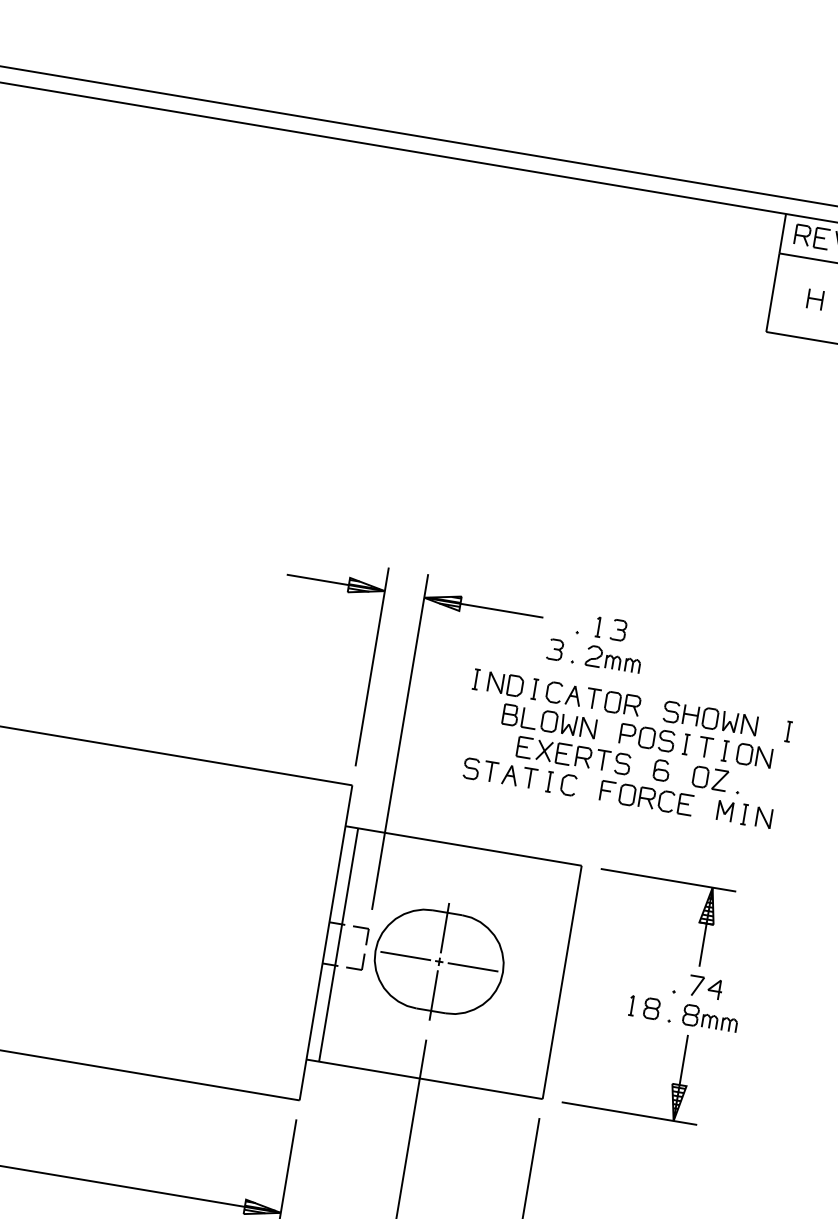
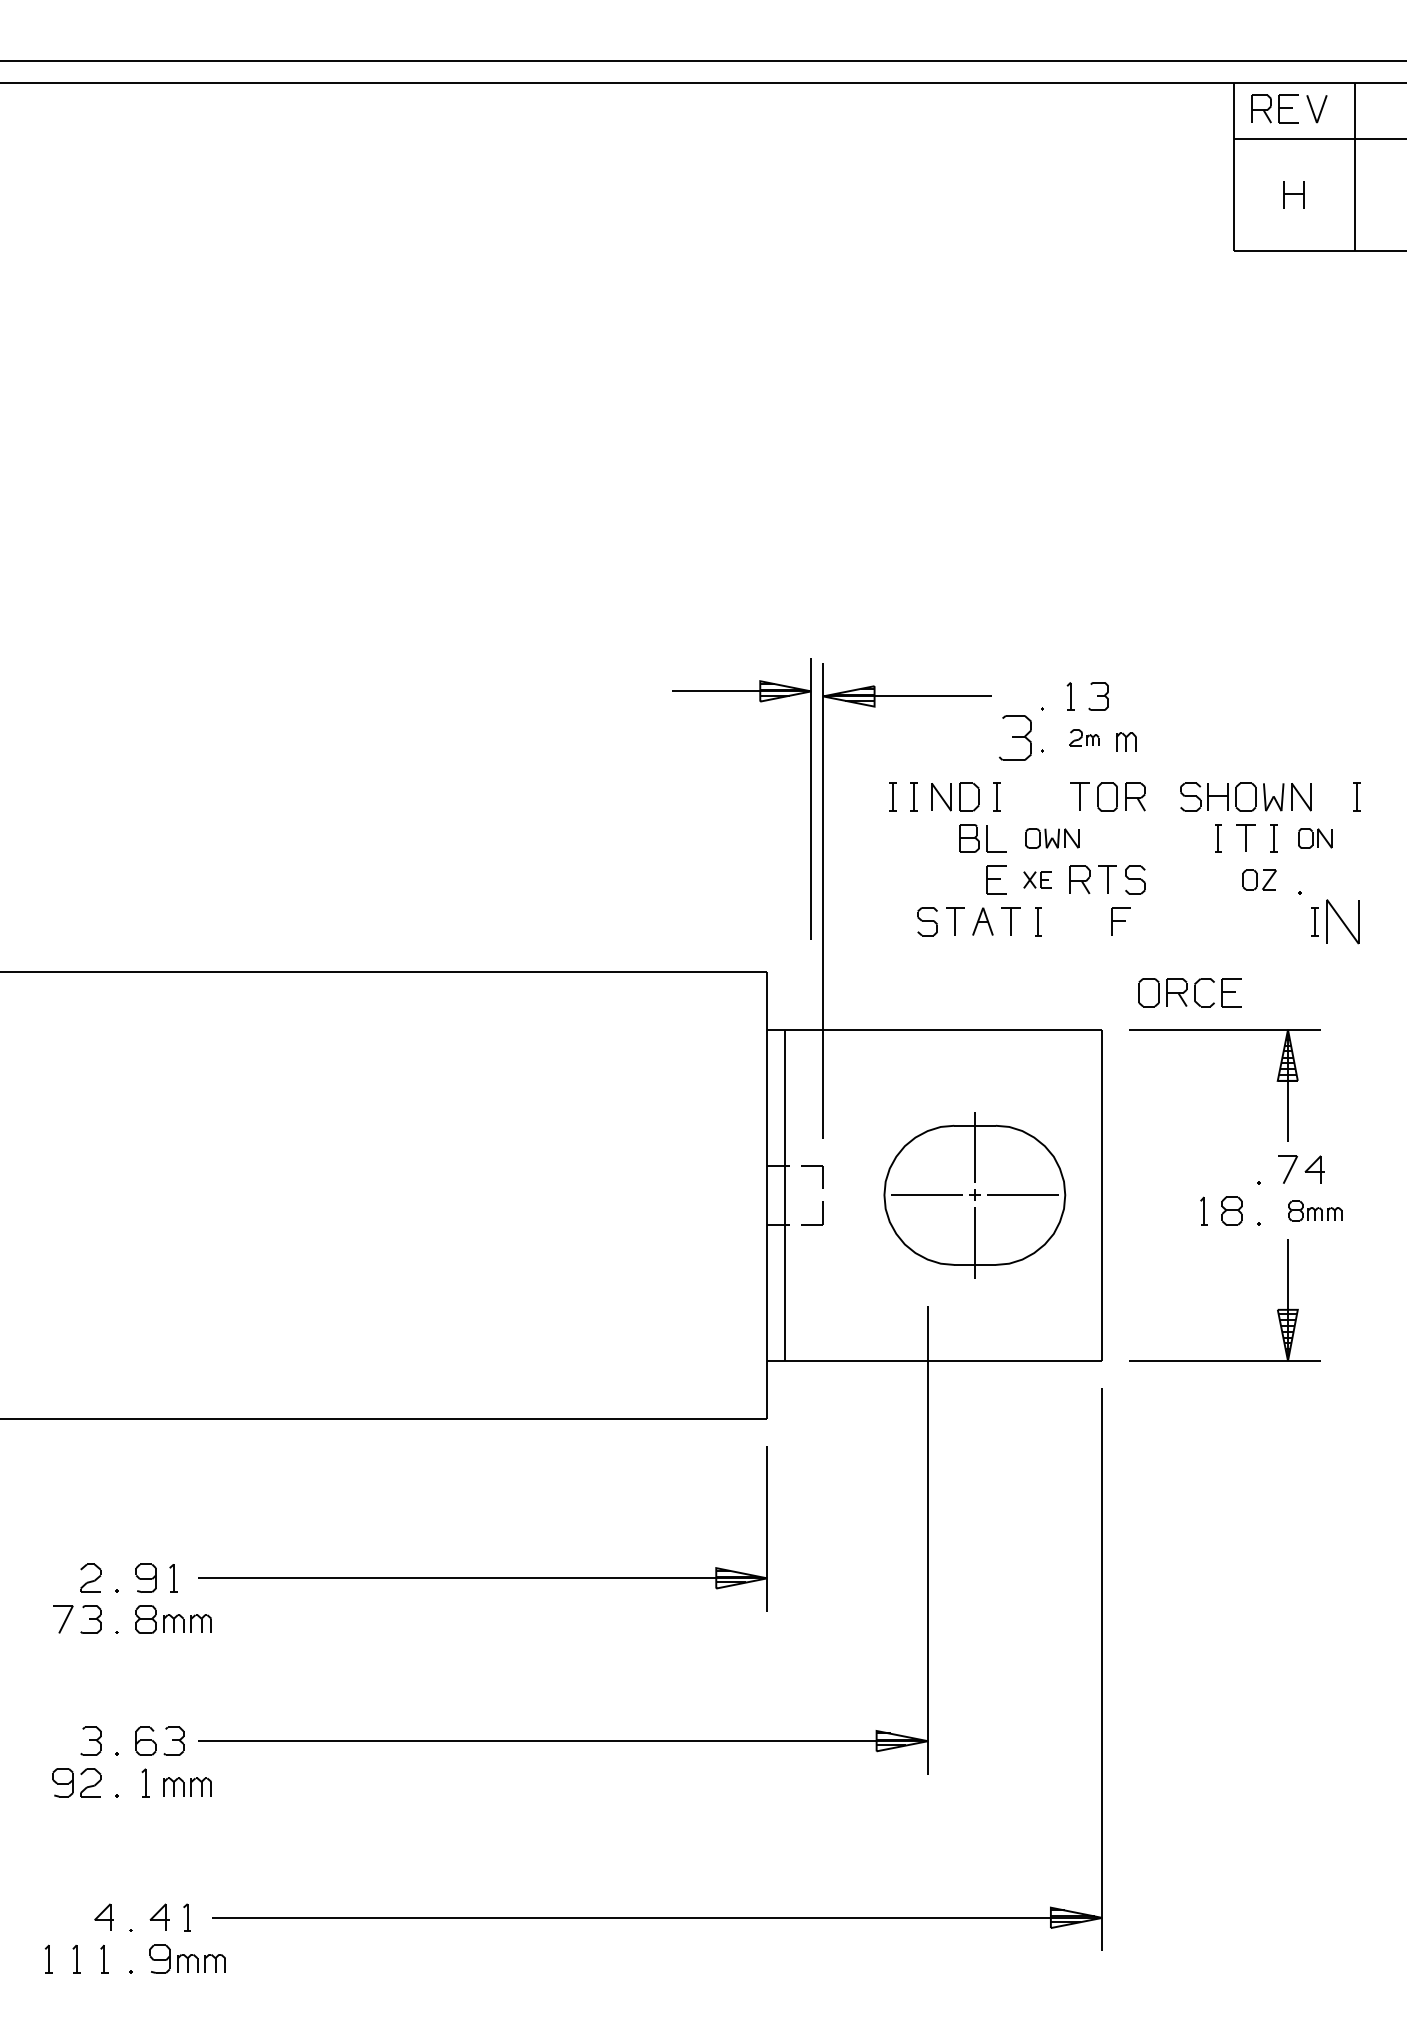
part: (555, 649) -> (1015, 737), size x1.6
part: (603, 657) -> (1084, 737), size x0.6
part: (371, 666) -> (810, 798), moved
part: (461, 676) -> (892, 796), added
part: (568, 695) -> (1045, 798), removed
part: (569, 724) -> (1052, 838), size x0.7
part: (647, 738) -> (1163, 838), removed
part: (553, 752) -> (1037, 879), size x0.6
part: (754, 755) -> (1315, 838), size x0.7
part: (661, 770) -> (1190, 879), removed
part: (710, 778) -> (1259, 879), size x0.7
part: (562, 783) -> (1056, 921), removed
part: (655, 799) -> (1189, 992), moved
part: (725, 811) -> (1287, 921), removed
part: (763, 817) -> (1342, 921), size x1.6
part: (438, 961) -> (974, 1195), moved
part: (710, 1018) -> (1315, 1210), size x0.7

